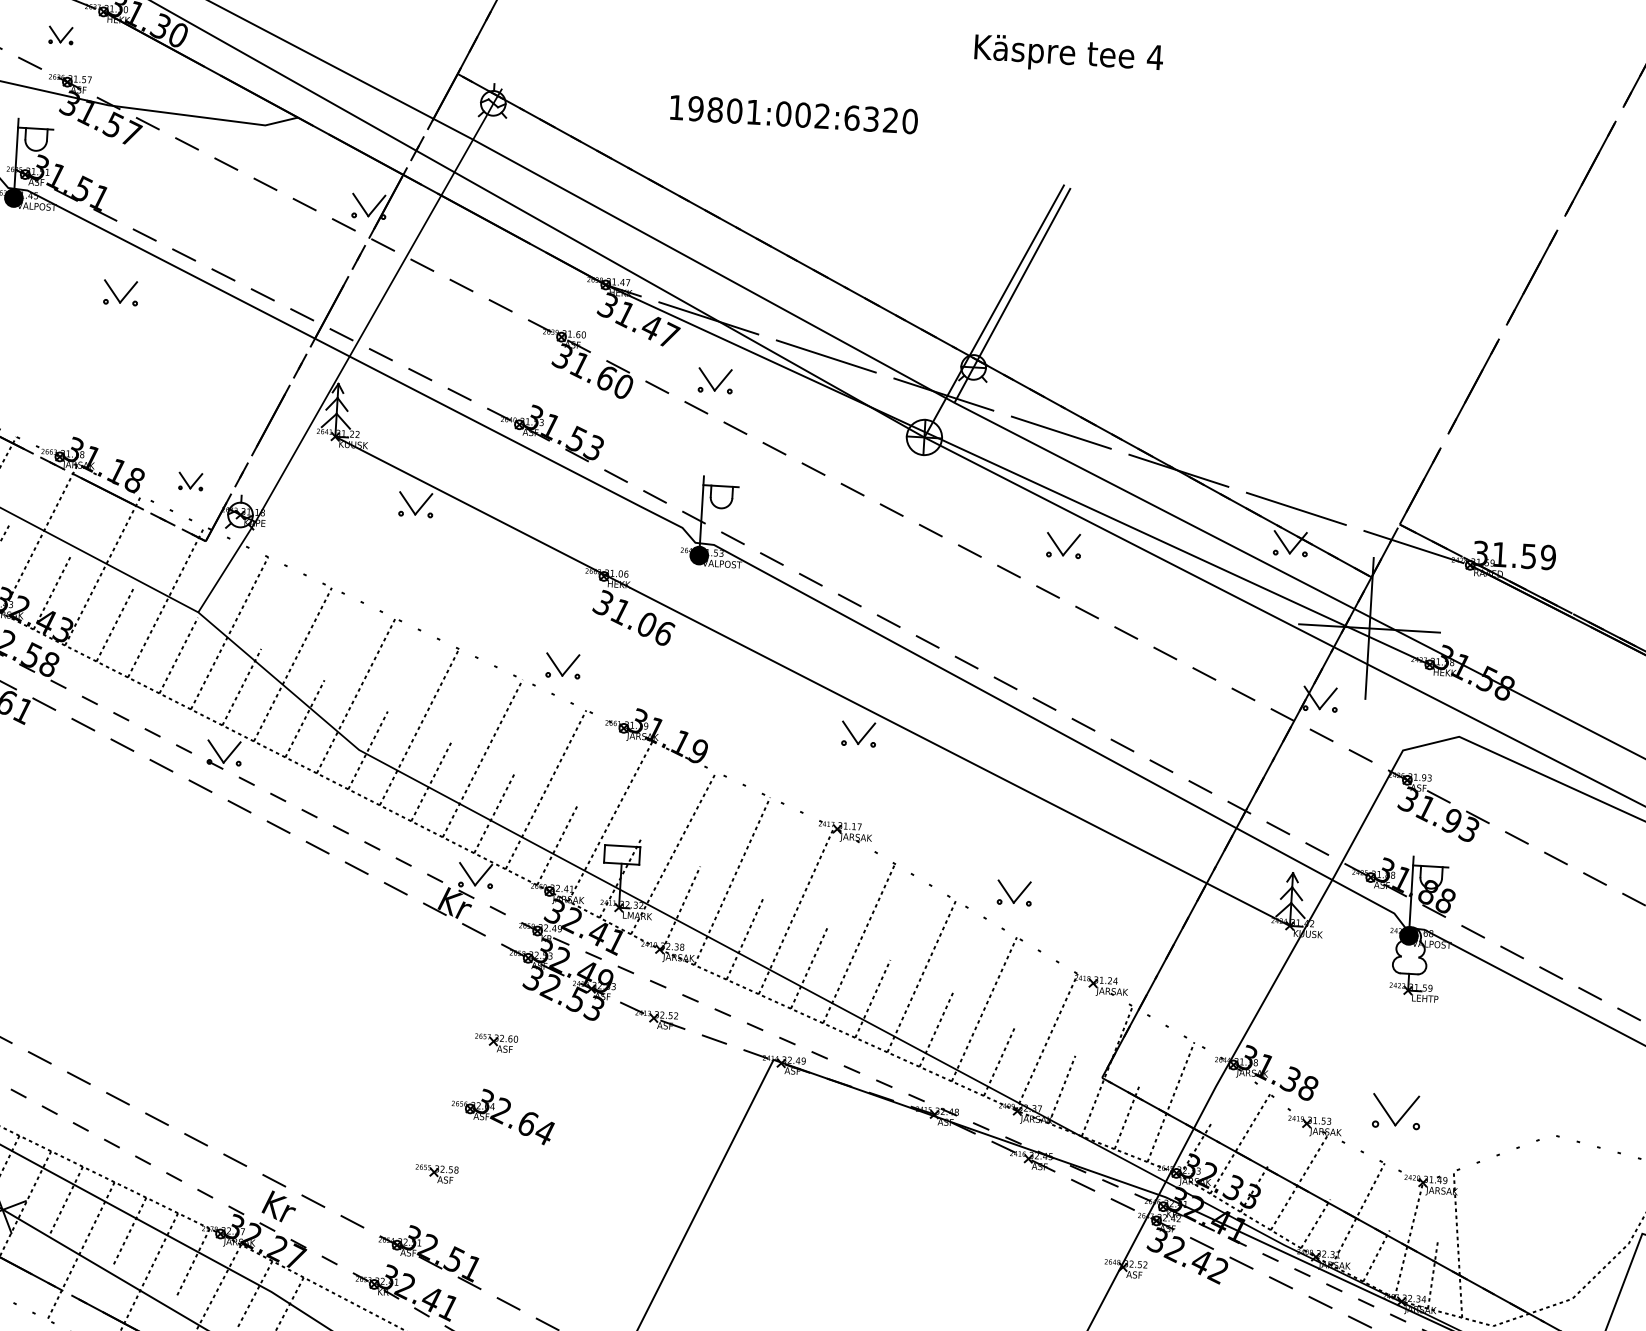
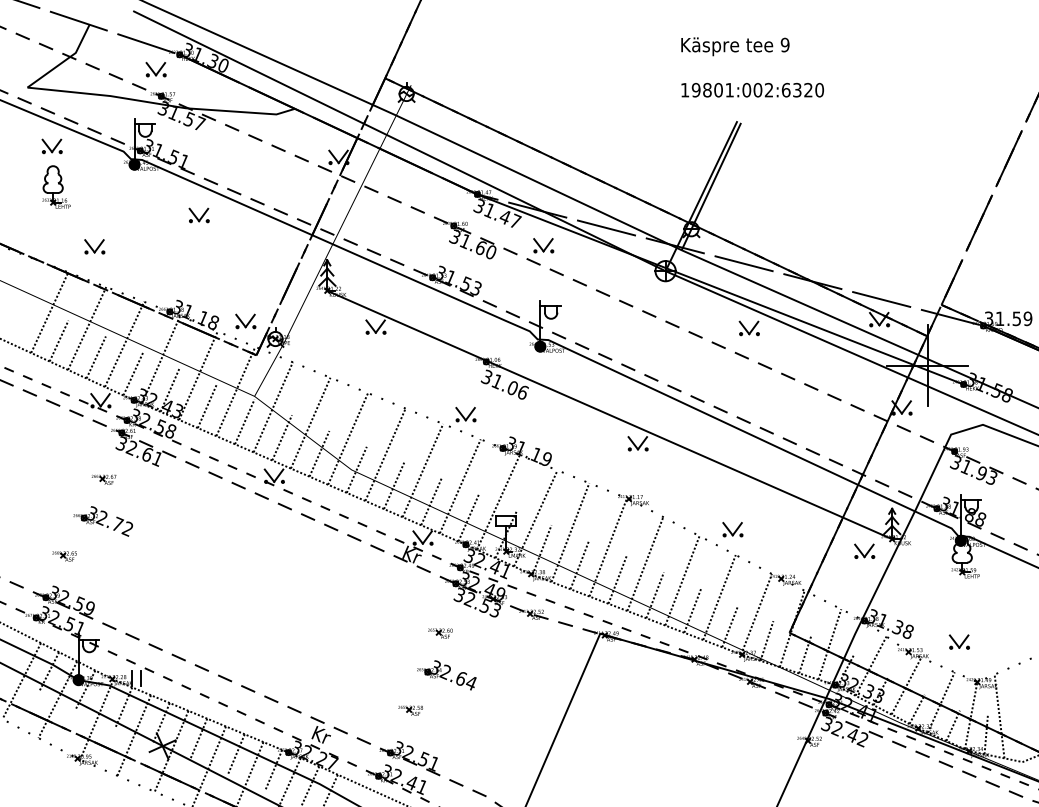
part: (60, 34) -> (155, 69), size x1.43
text: (1154, 56) -> (784, 44), 4 -> 9
text: (793, 115) -> (752, 90), moved
part: (190, 481) -> (245, 321), size x1.43
part: (1240, 942) -> (864, 550), added
part: (1394, 1110) -> (958, 641), size x0.71

